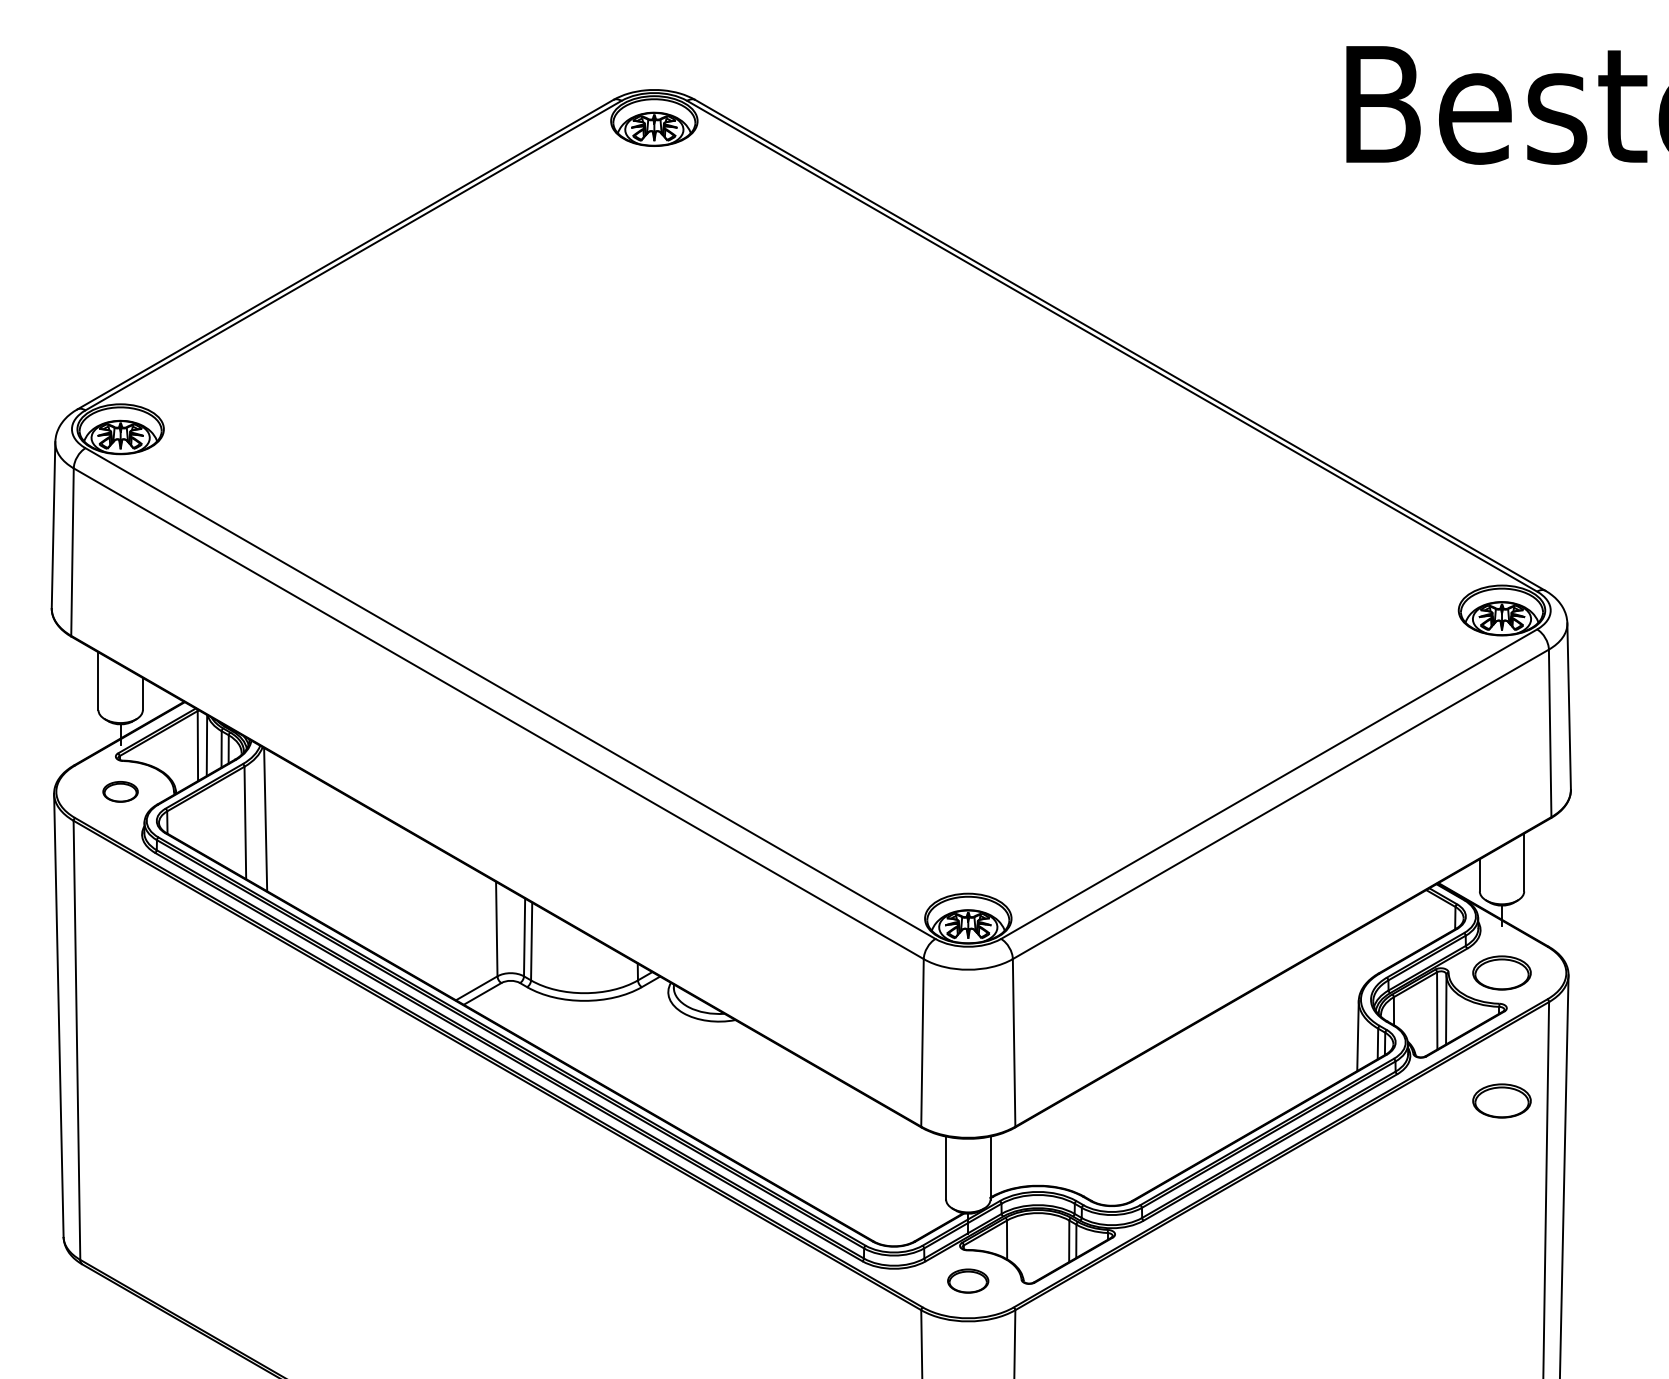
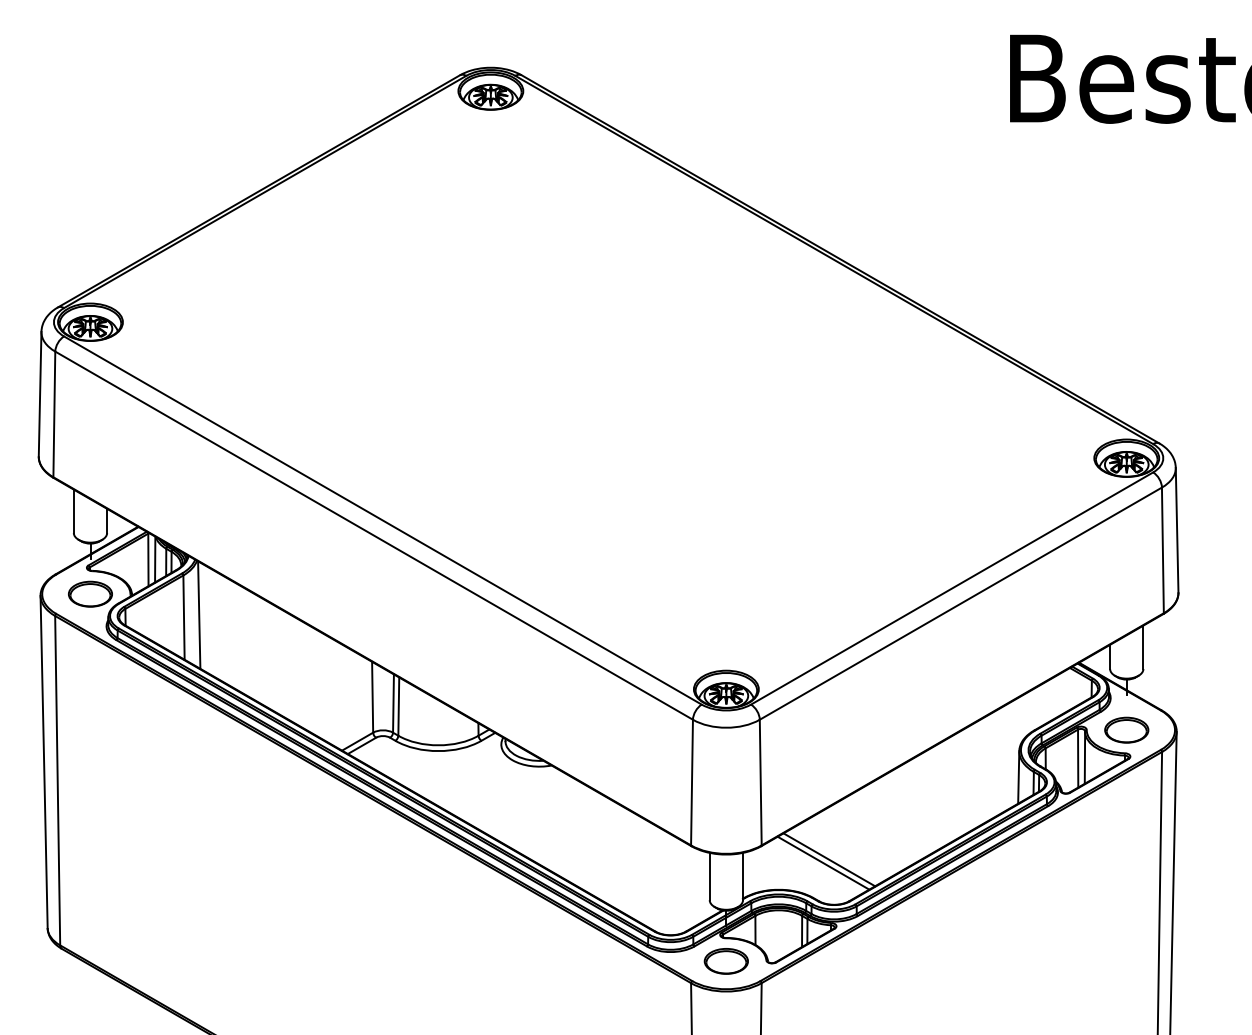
part: (120, 791) -> (90, 594), size x1.67
part: (1501, 1100) -> (1126, 825), removed
line: (1105, 1145) -> (829, 859), added
line: (1097, 1150) -> (823, 863), added
part: (967, 1280) -> (725, 960), size x1.43

